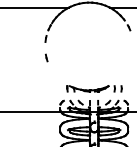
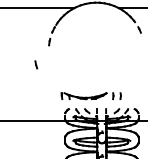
part: (46, 57) -> (36, 64), moved
part: (94, 88) -> (91, 95), moved

